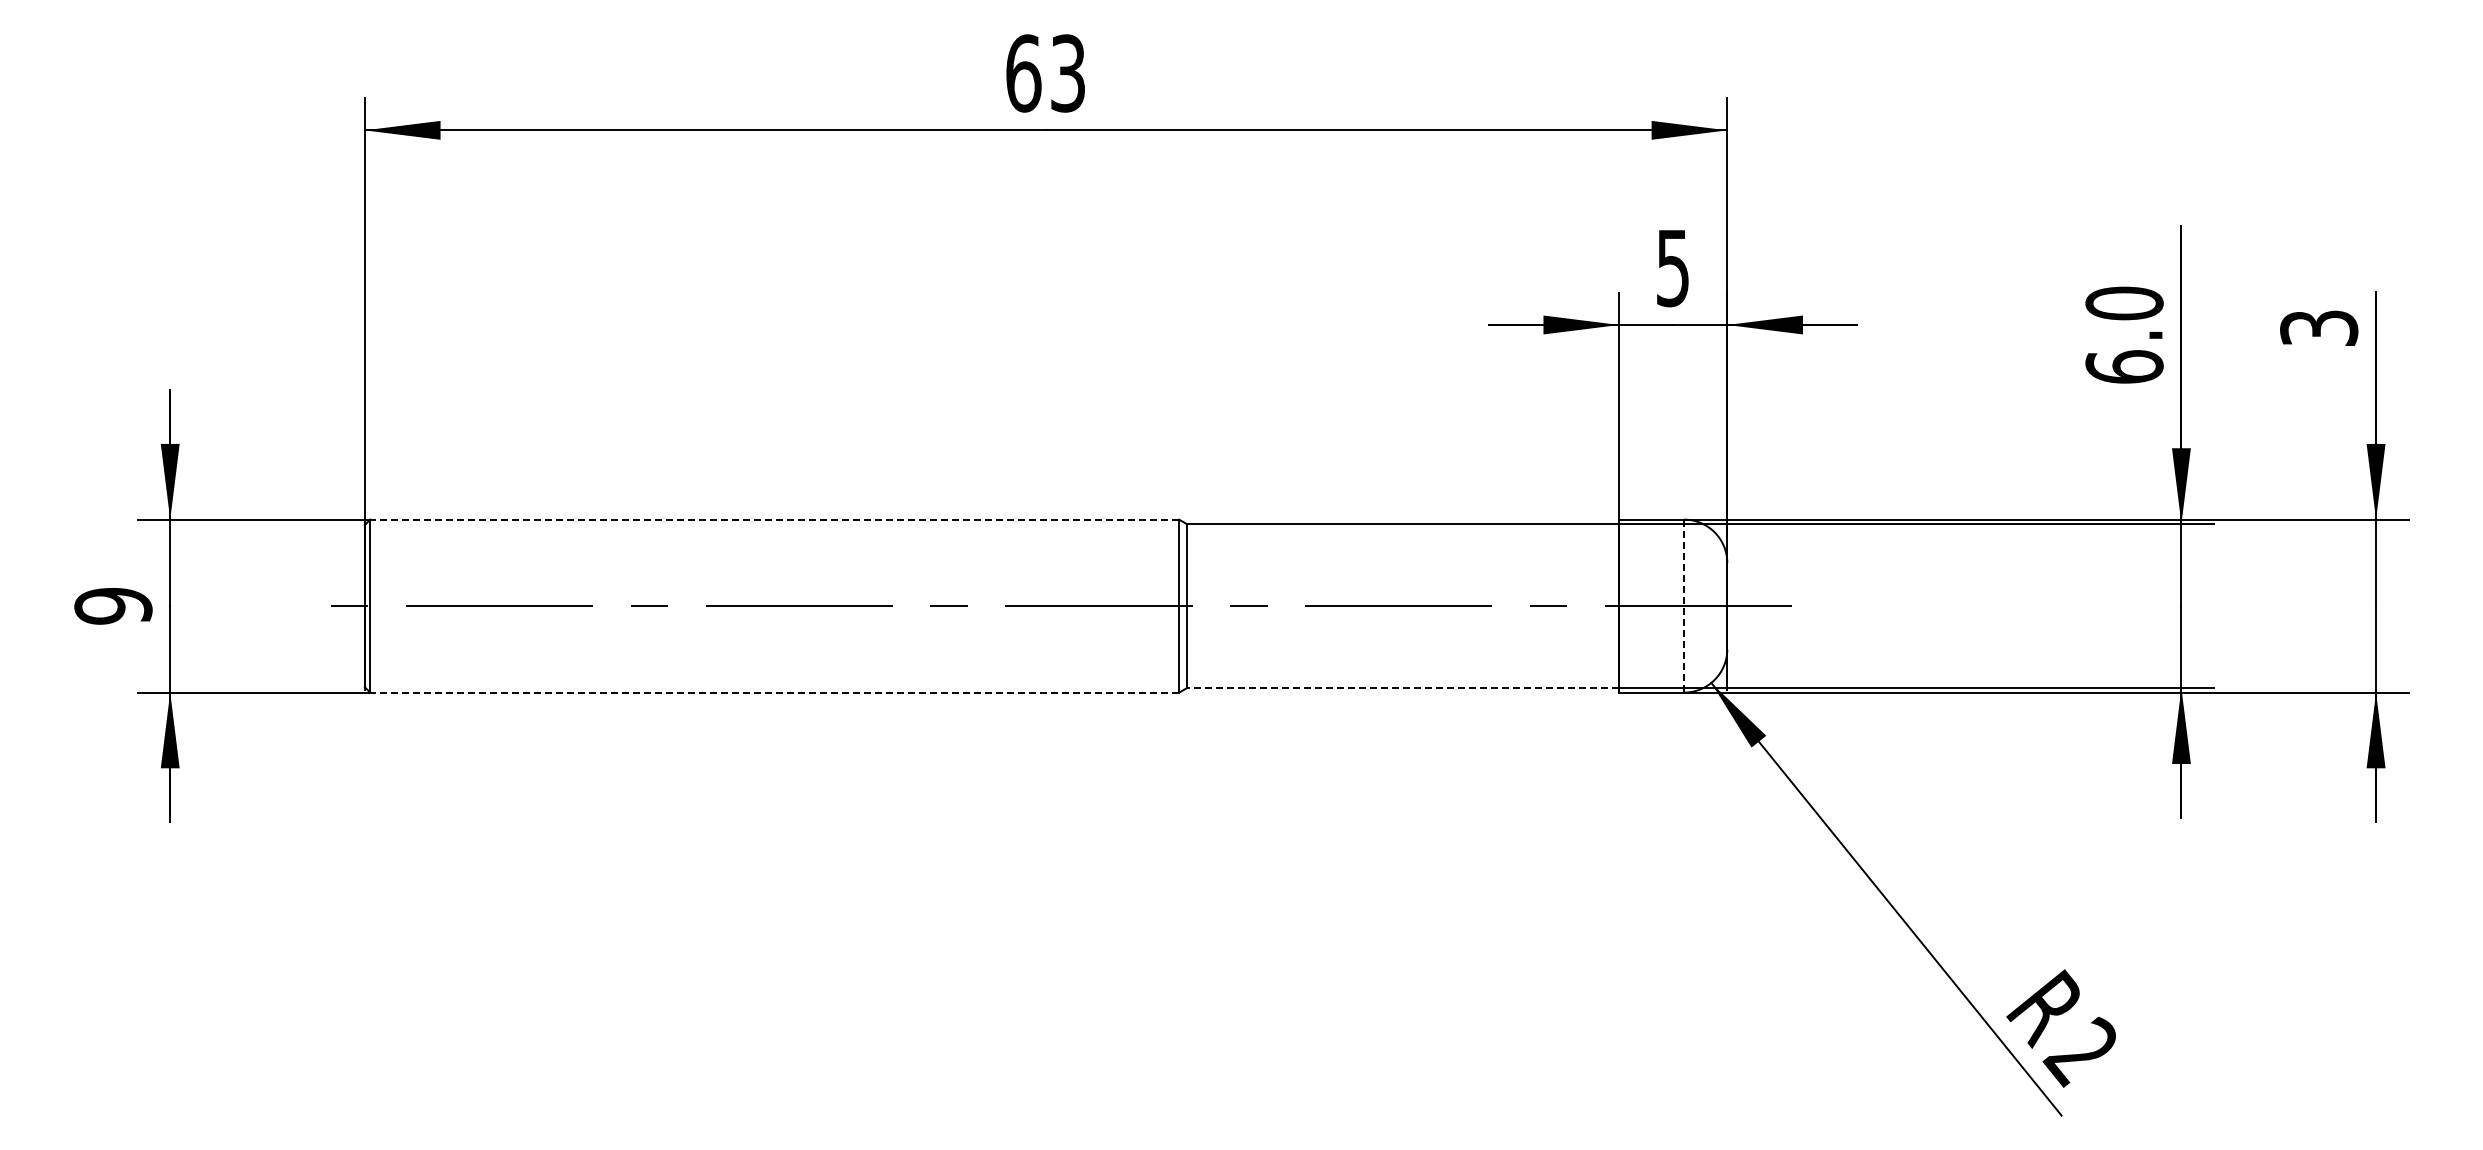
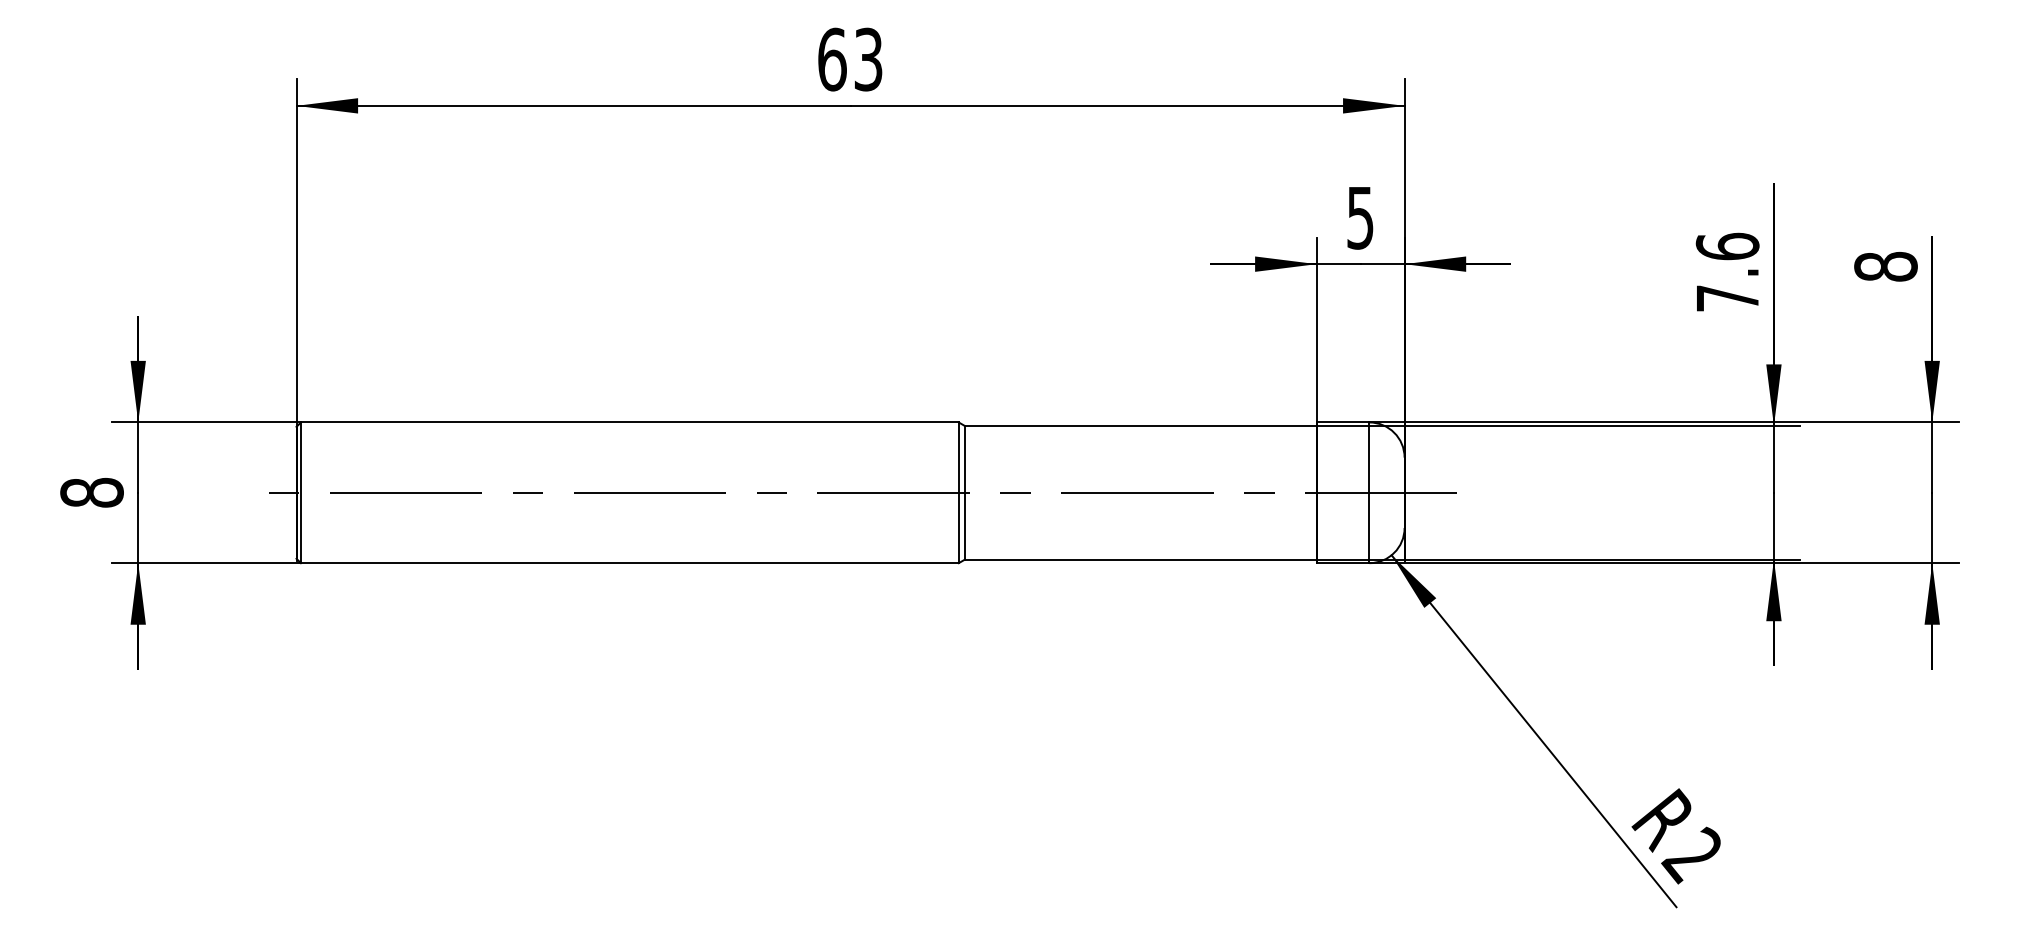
text: (2319, 327) -> (1886, 266), 3 -> 8
text: (2124, 334) -> (1727, 271), 6.0 -> 7.6
line: (774, 519) -> (629, 422), dashed -> solid
text: (113, 605) -> (92, 492), 9 -> 8
line: (1684, 606) -> (1369, 493), dashed -> solid
line: (1402, 688) -> (1140, 559), dashed -> solid
line: (774, 692) -> (629, 563), dashed -> solid

